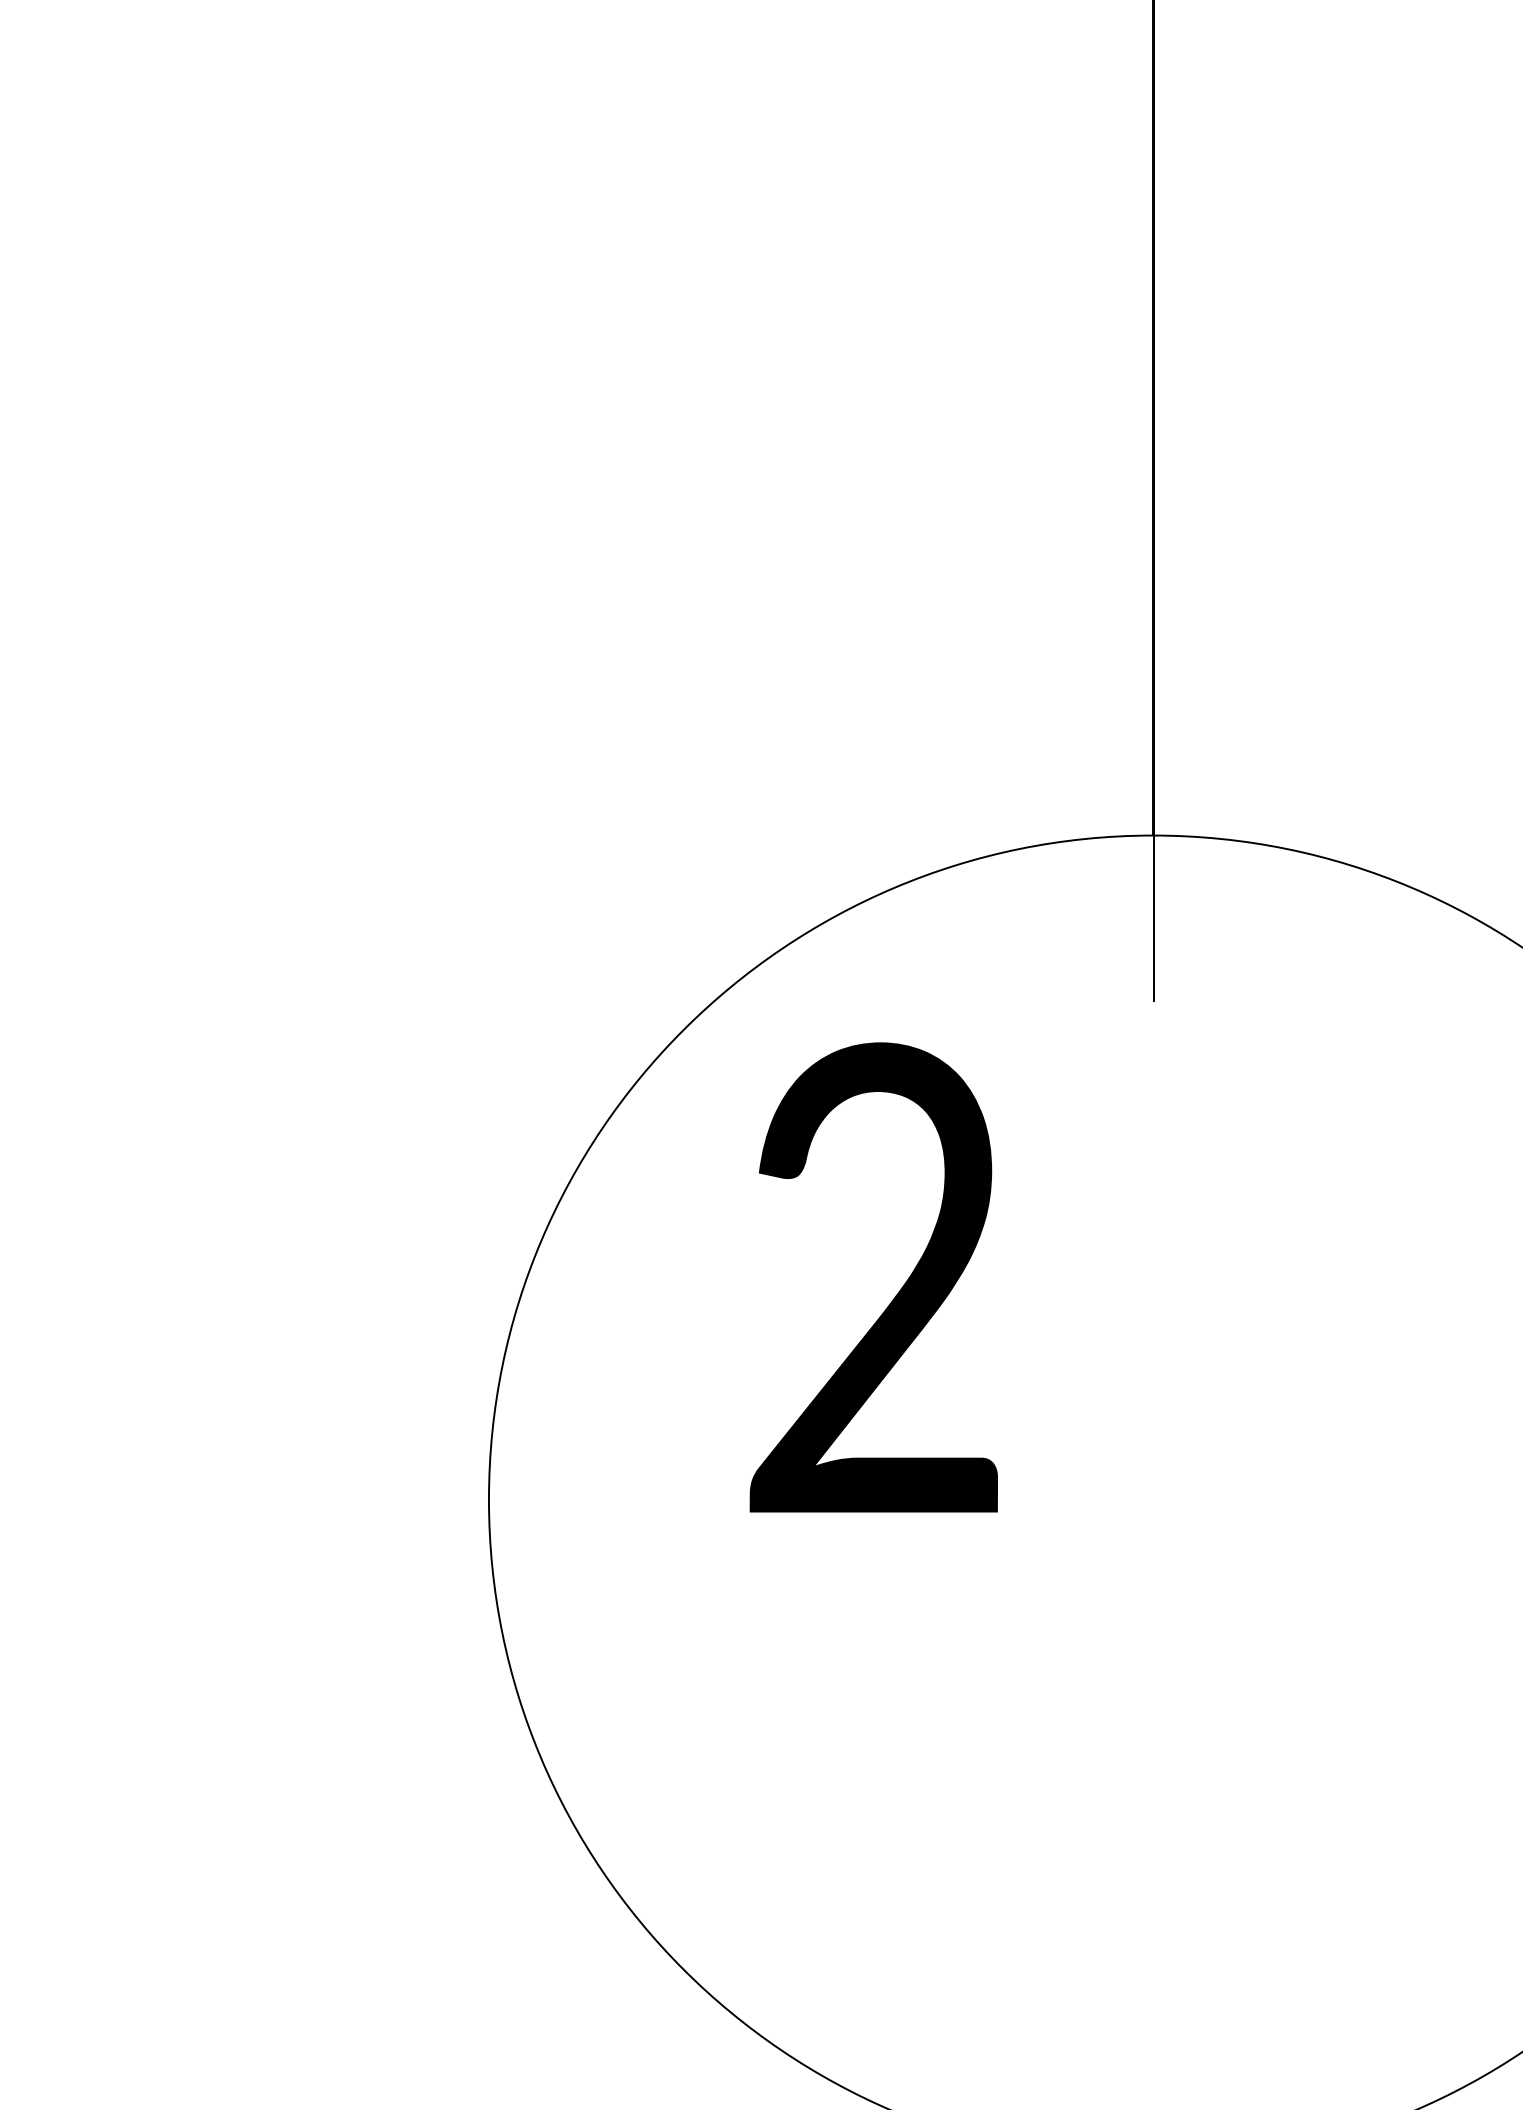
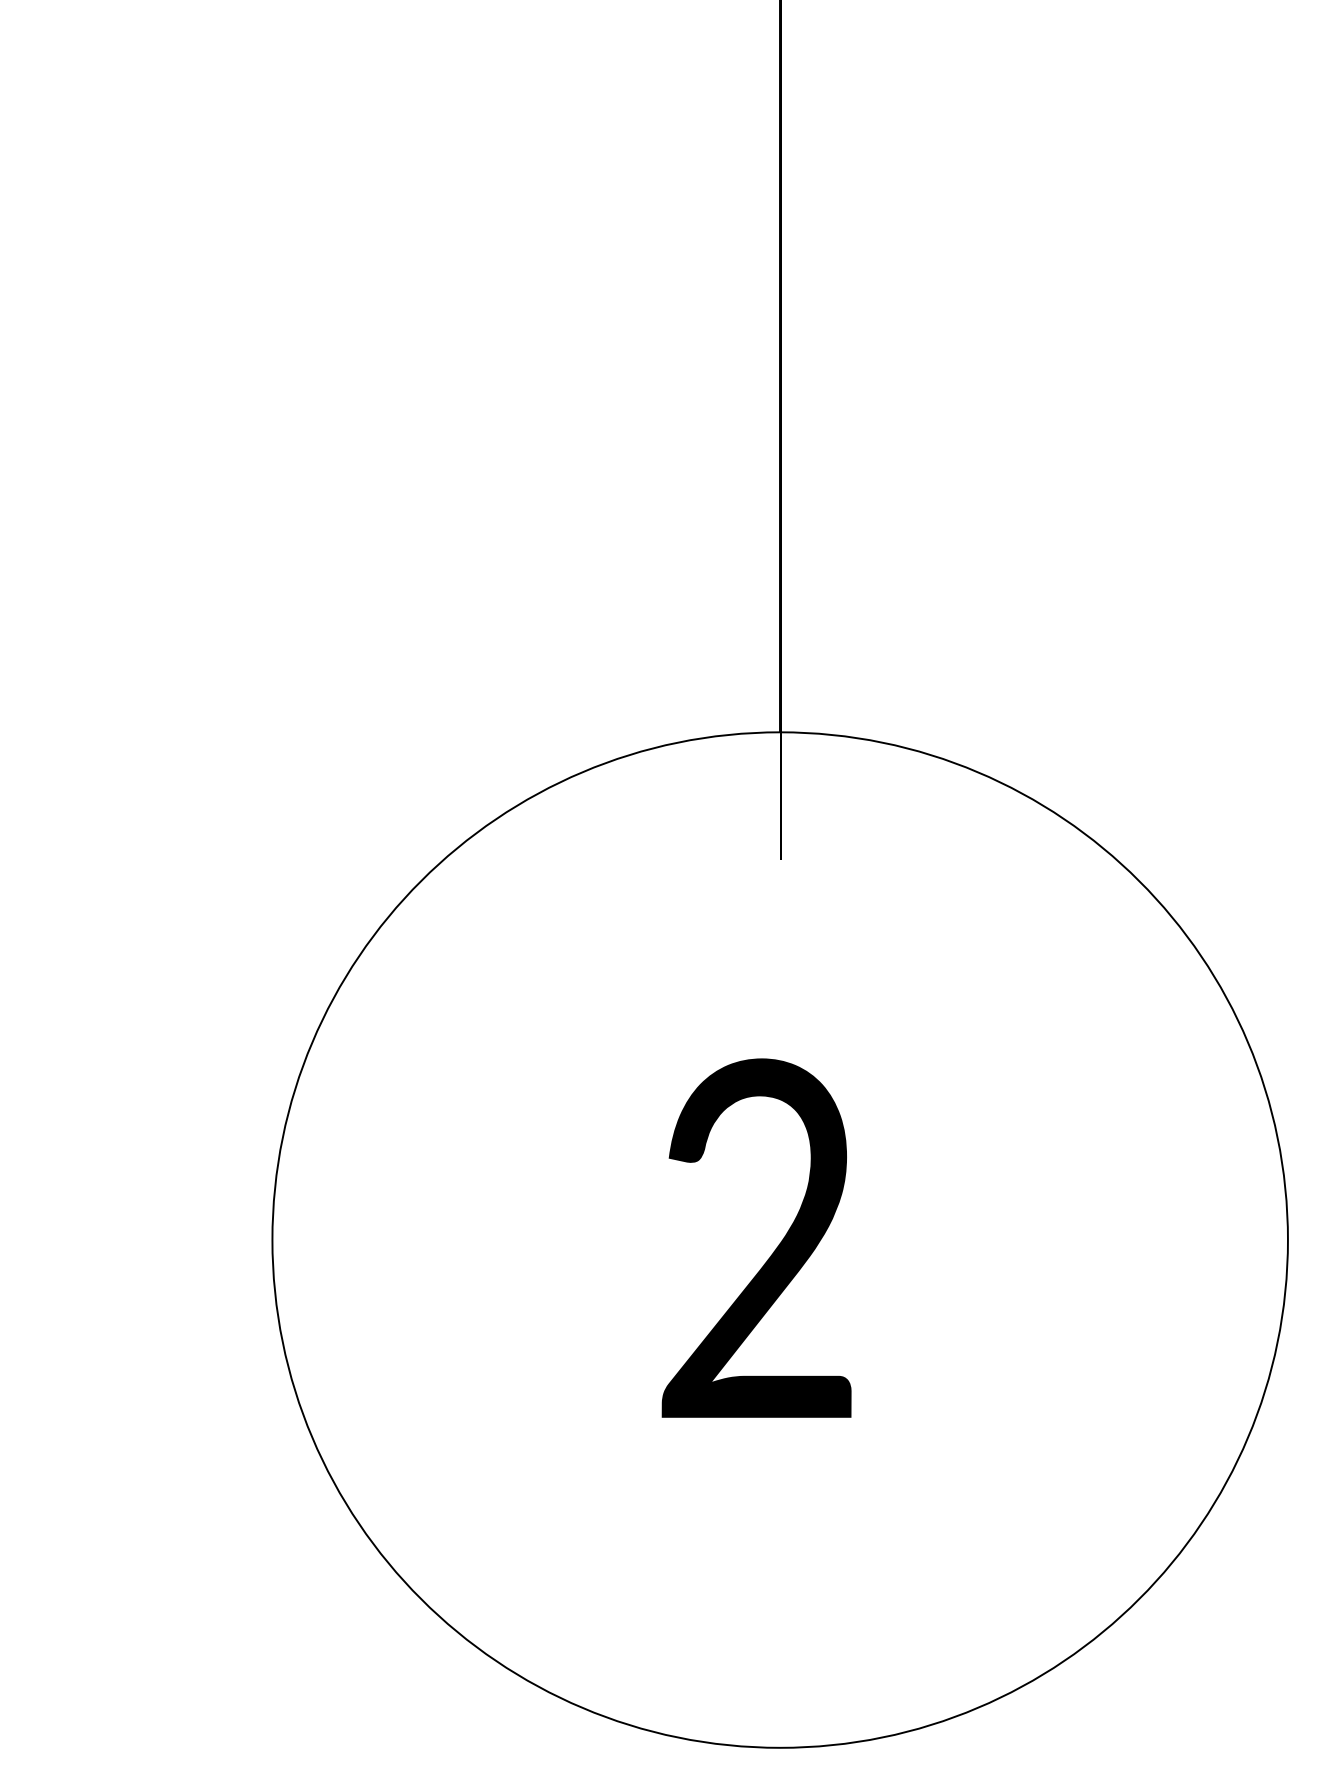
text: (873, 1276) -> (756, 1237), moved

